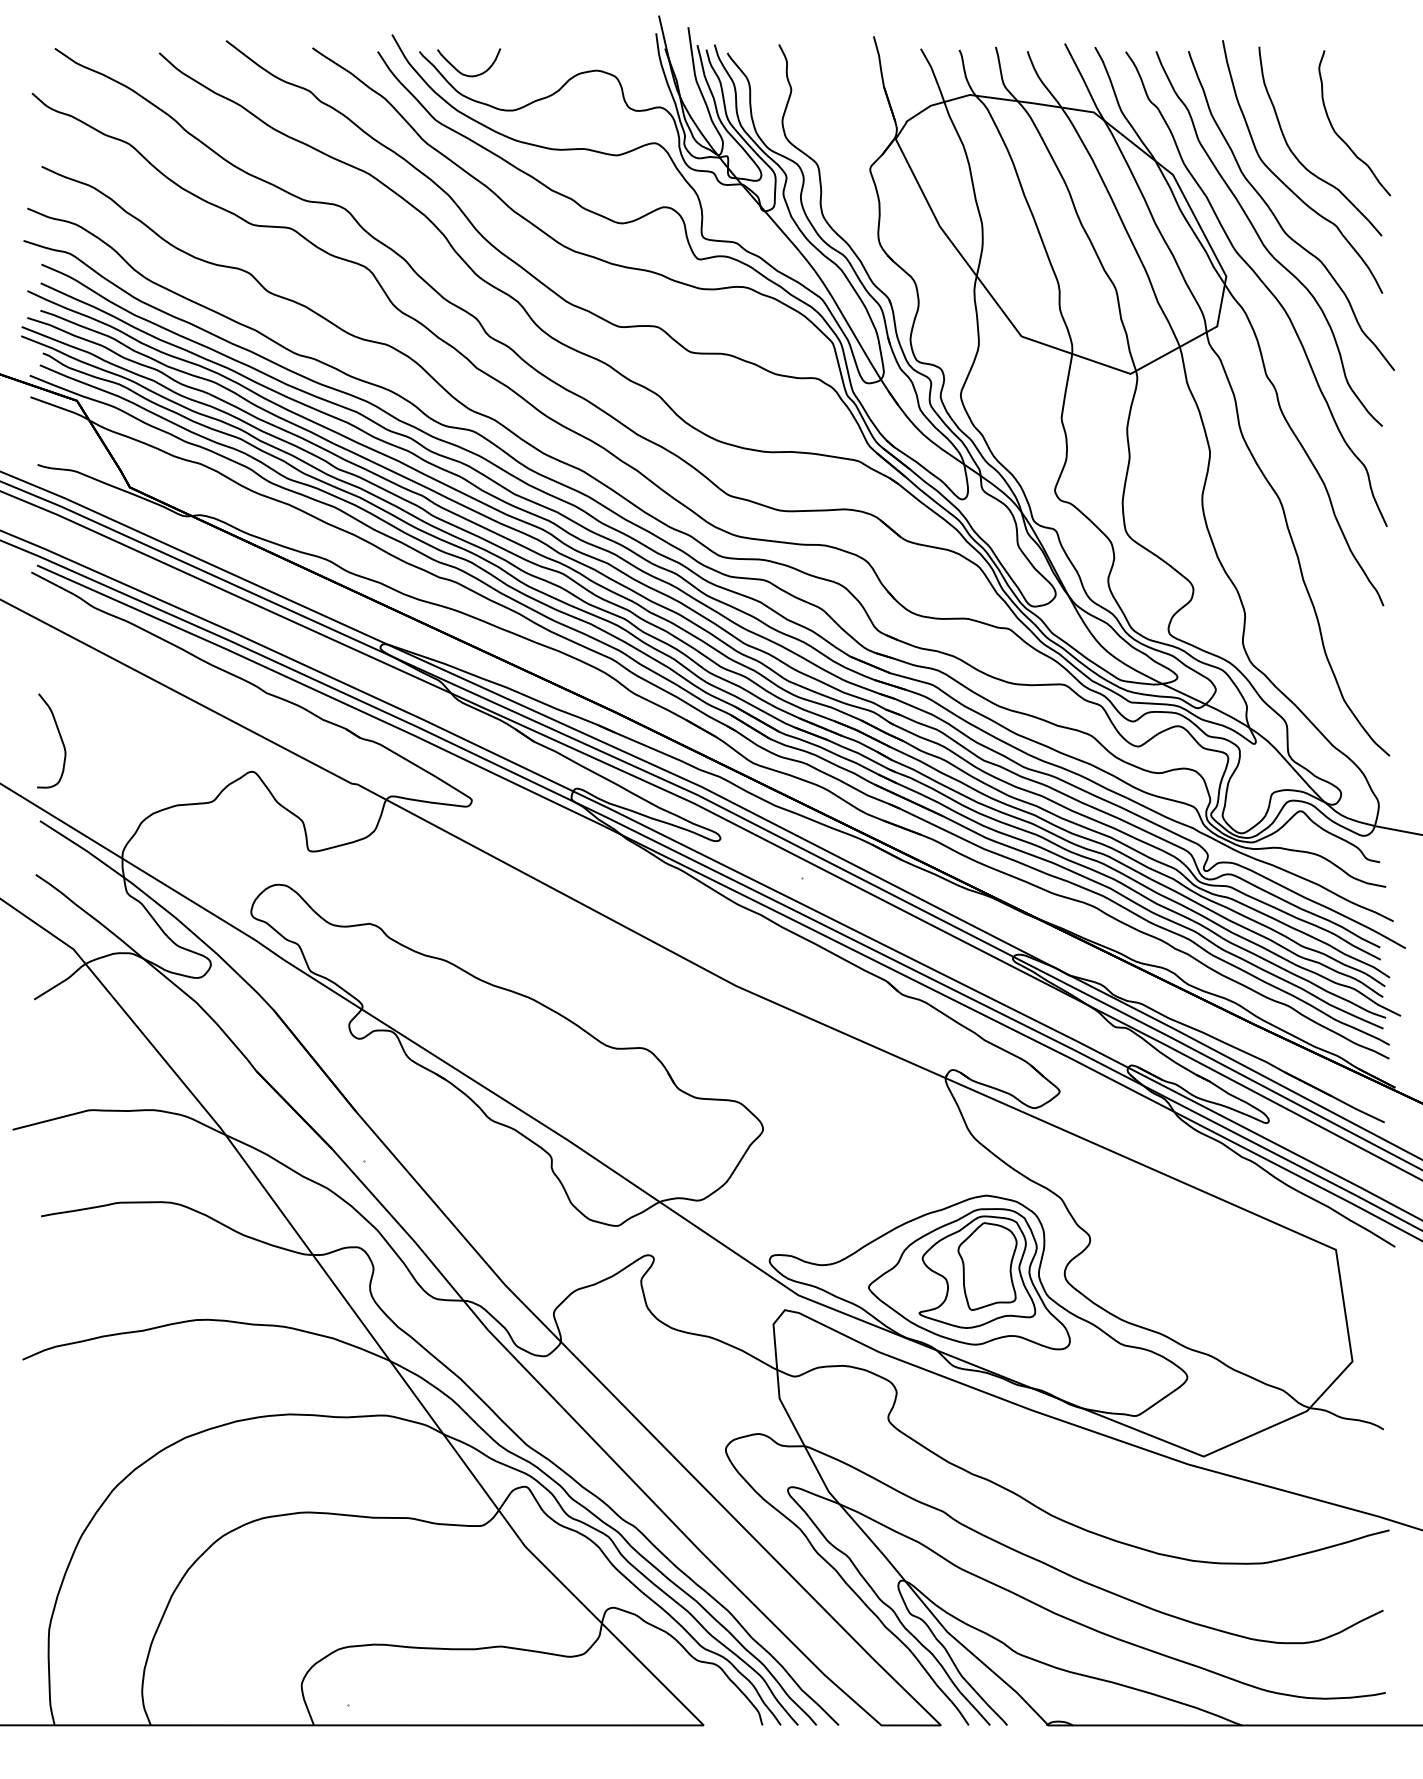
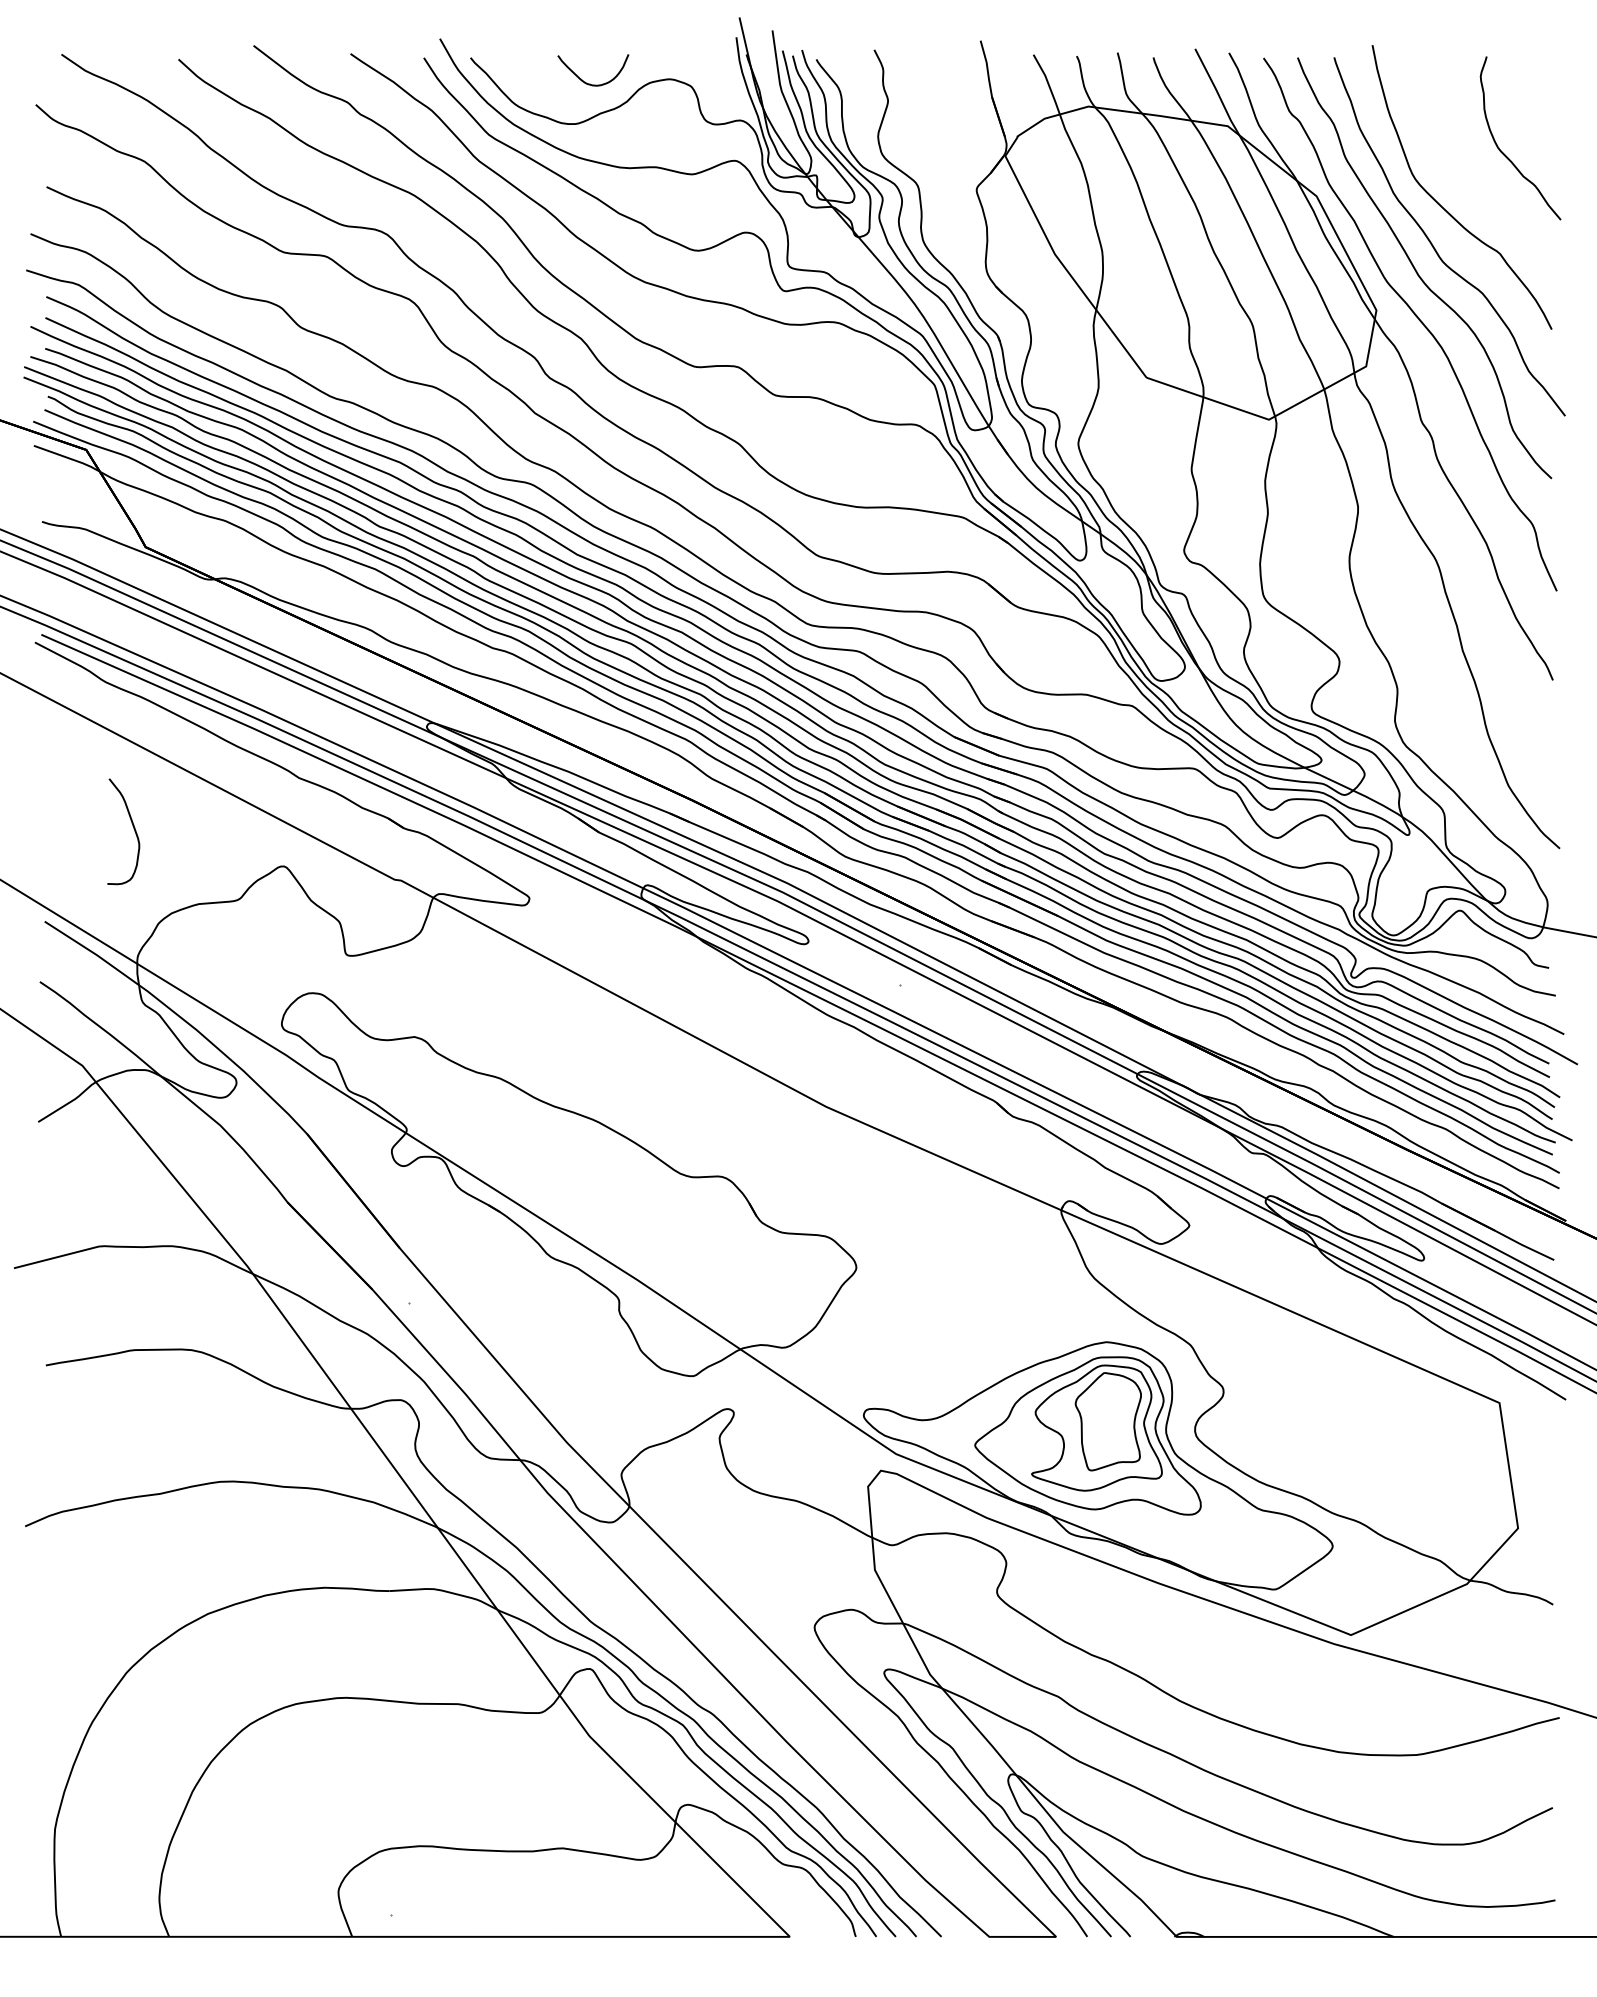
curve: (466, 74) -> (590, 83), moved
curve: (1298, 159) -> (1457, 178), removed
curve: (60, 738) -> (133, 829), moved

